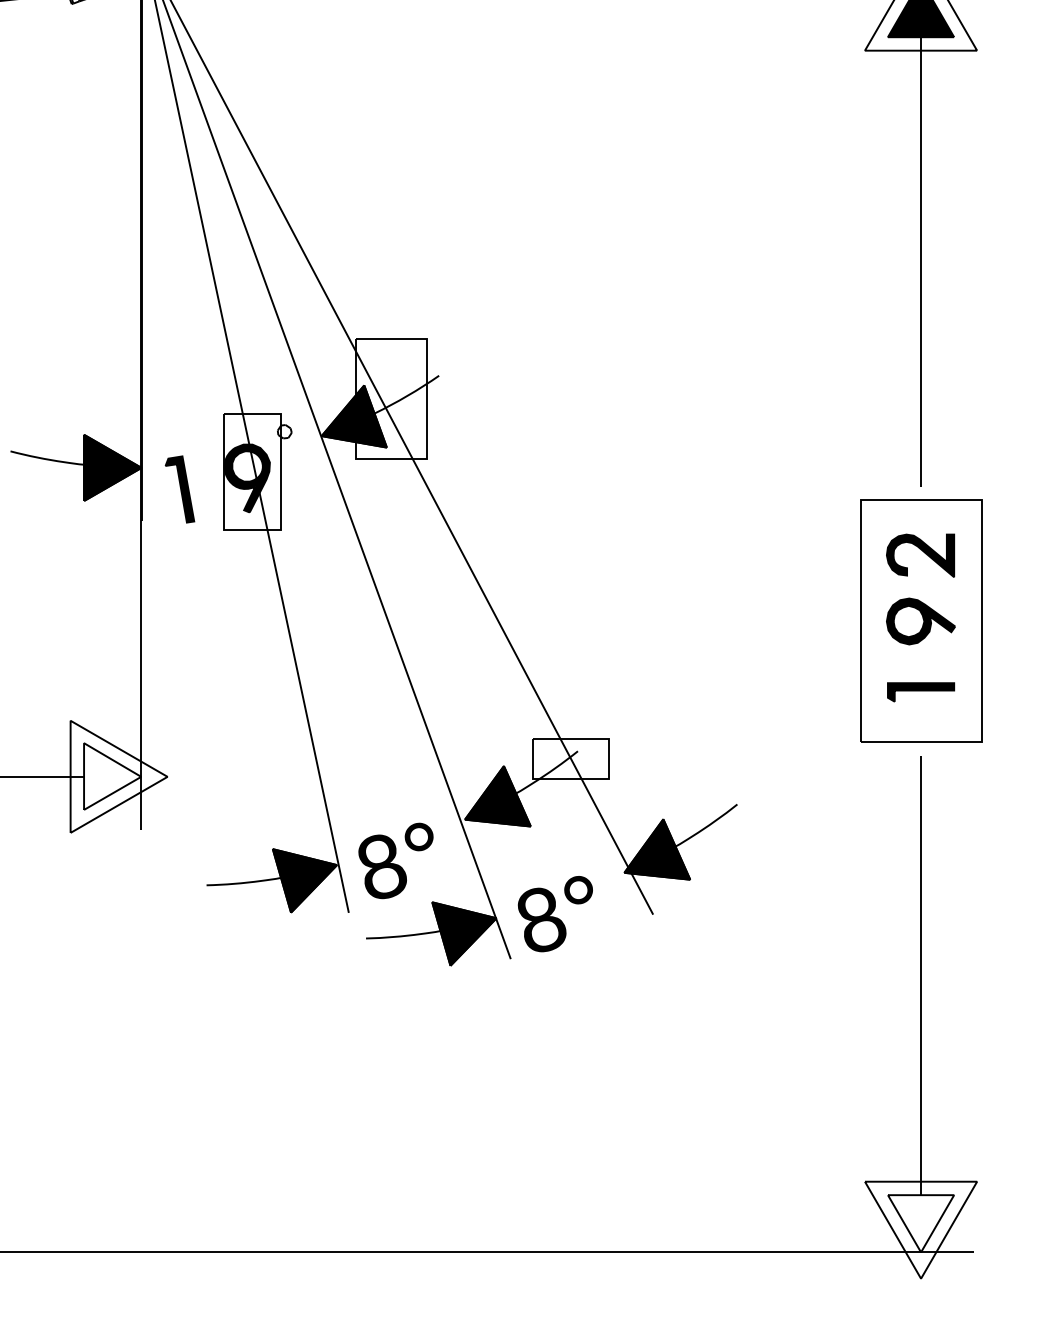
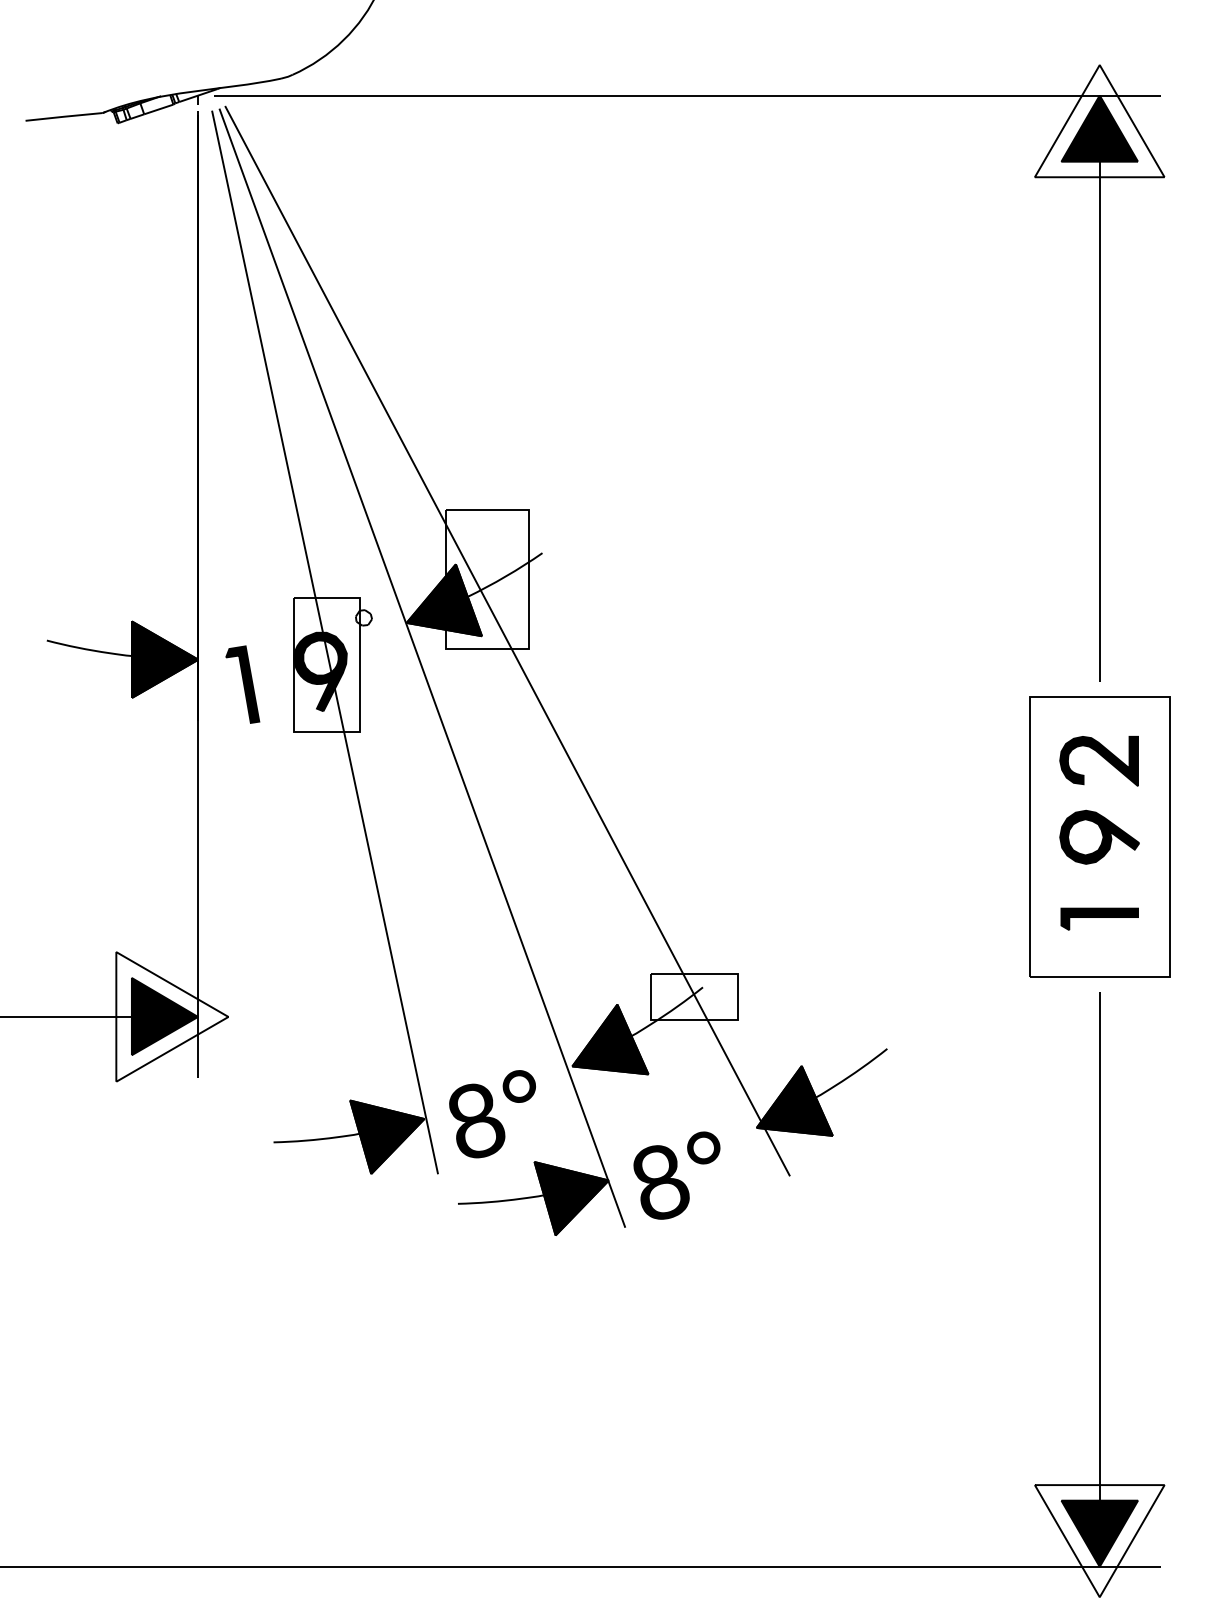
fill: (112, 776) -> (164, 1016), added
fill: (920, 1223) -> (1099, 1533), added

